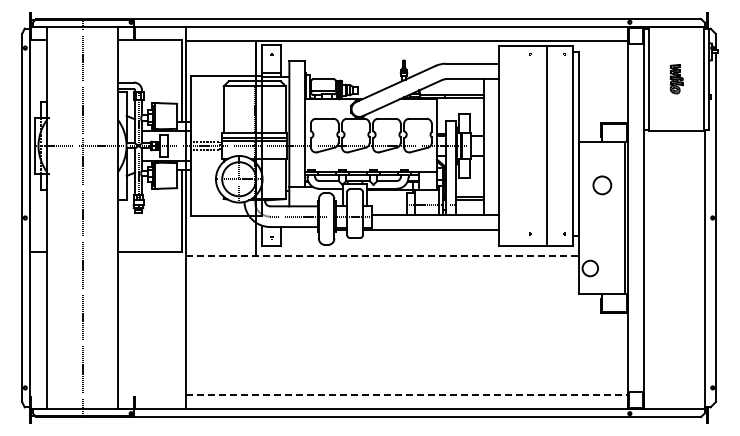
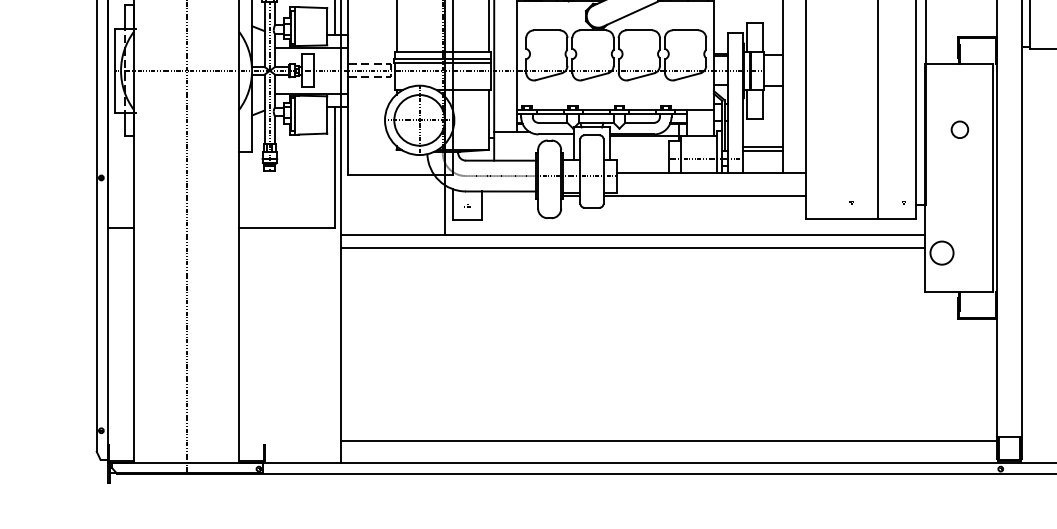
circle: (602, 185) -> (960, 129), size x0.62
line: (383, 256) -> (634, 235), dashed -> solid
line: (382, 265) -> (632, 248), added
line: (406, 395) -> (668, 442), dashed -> solid

